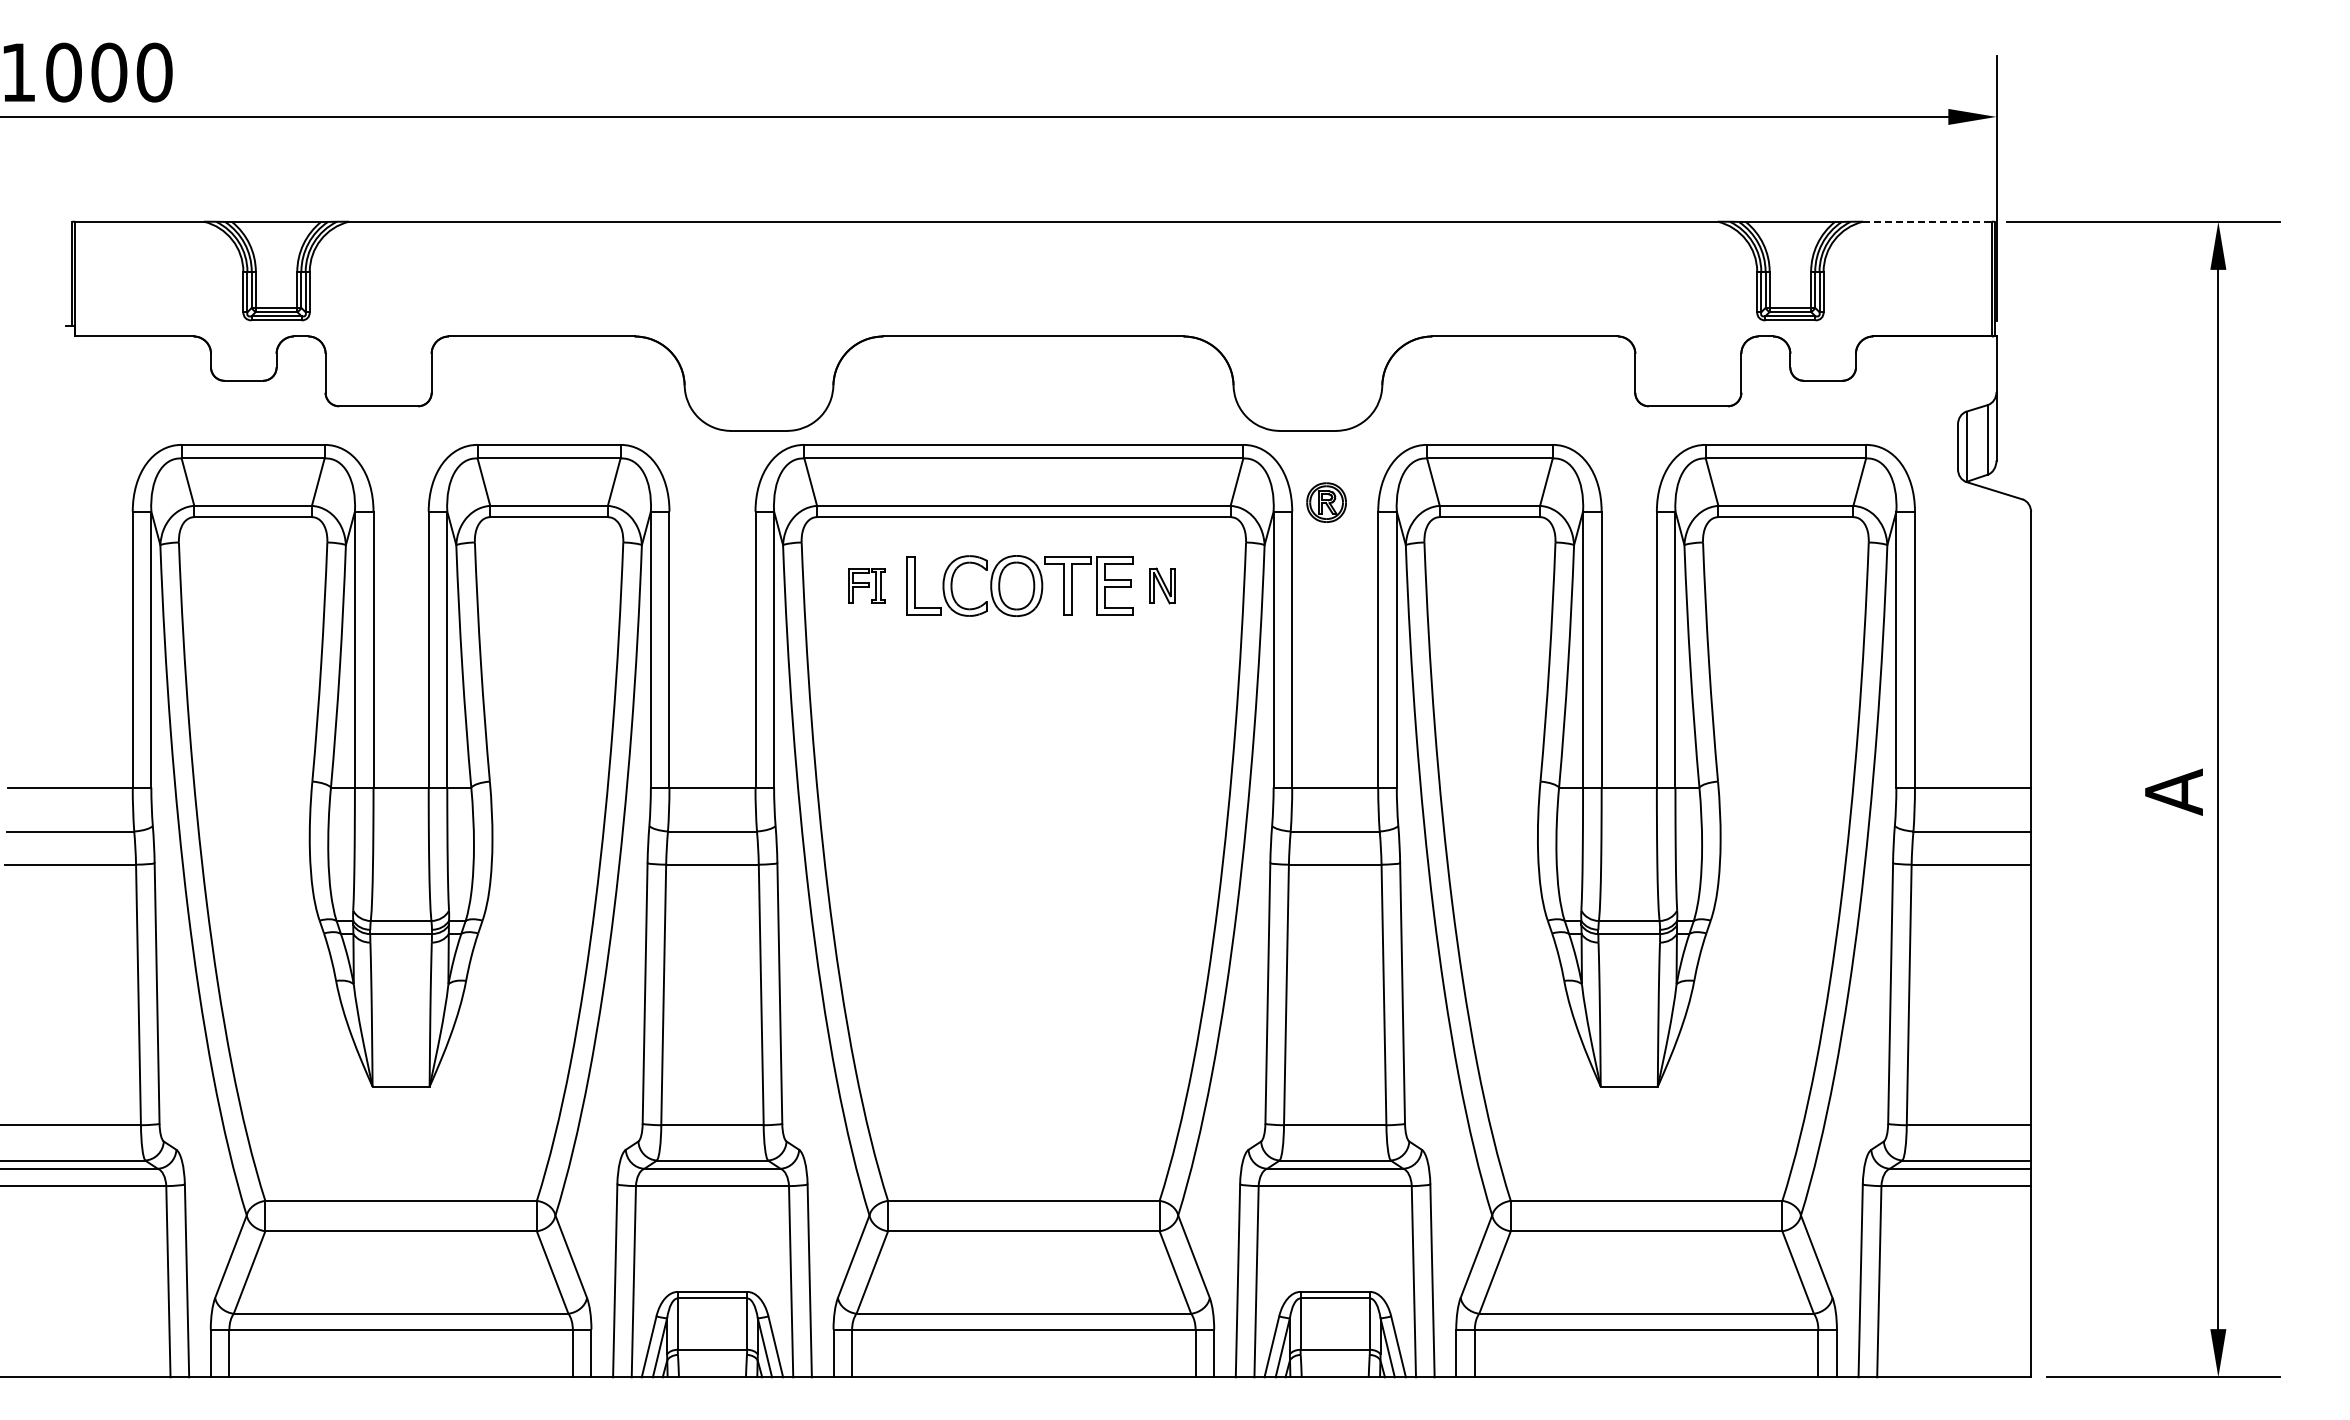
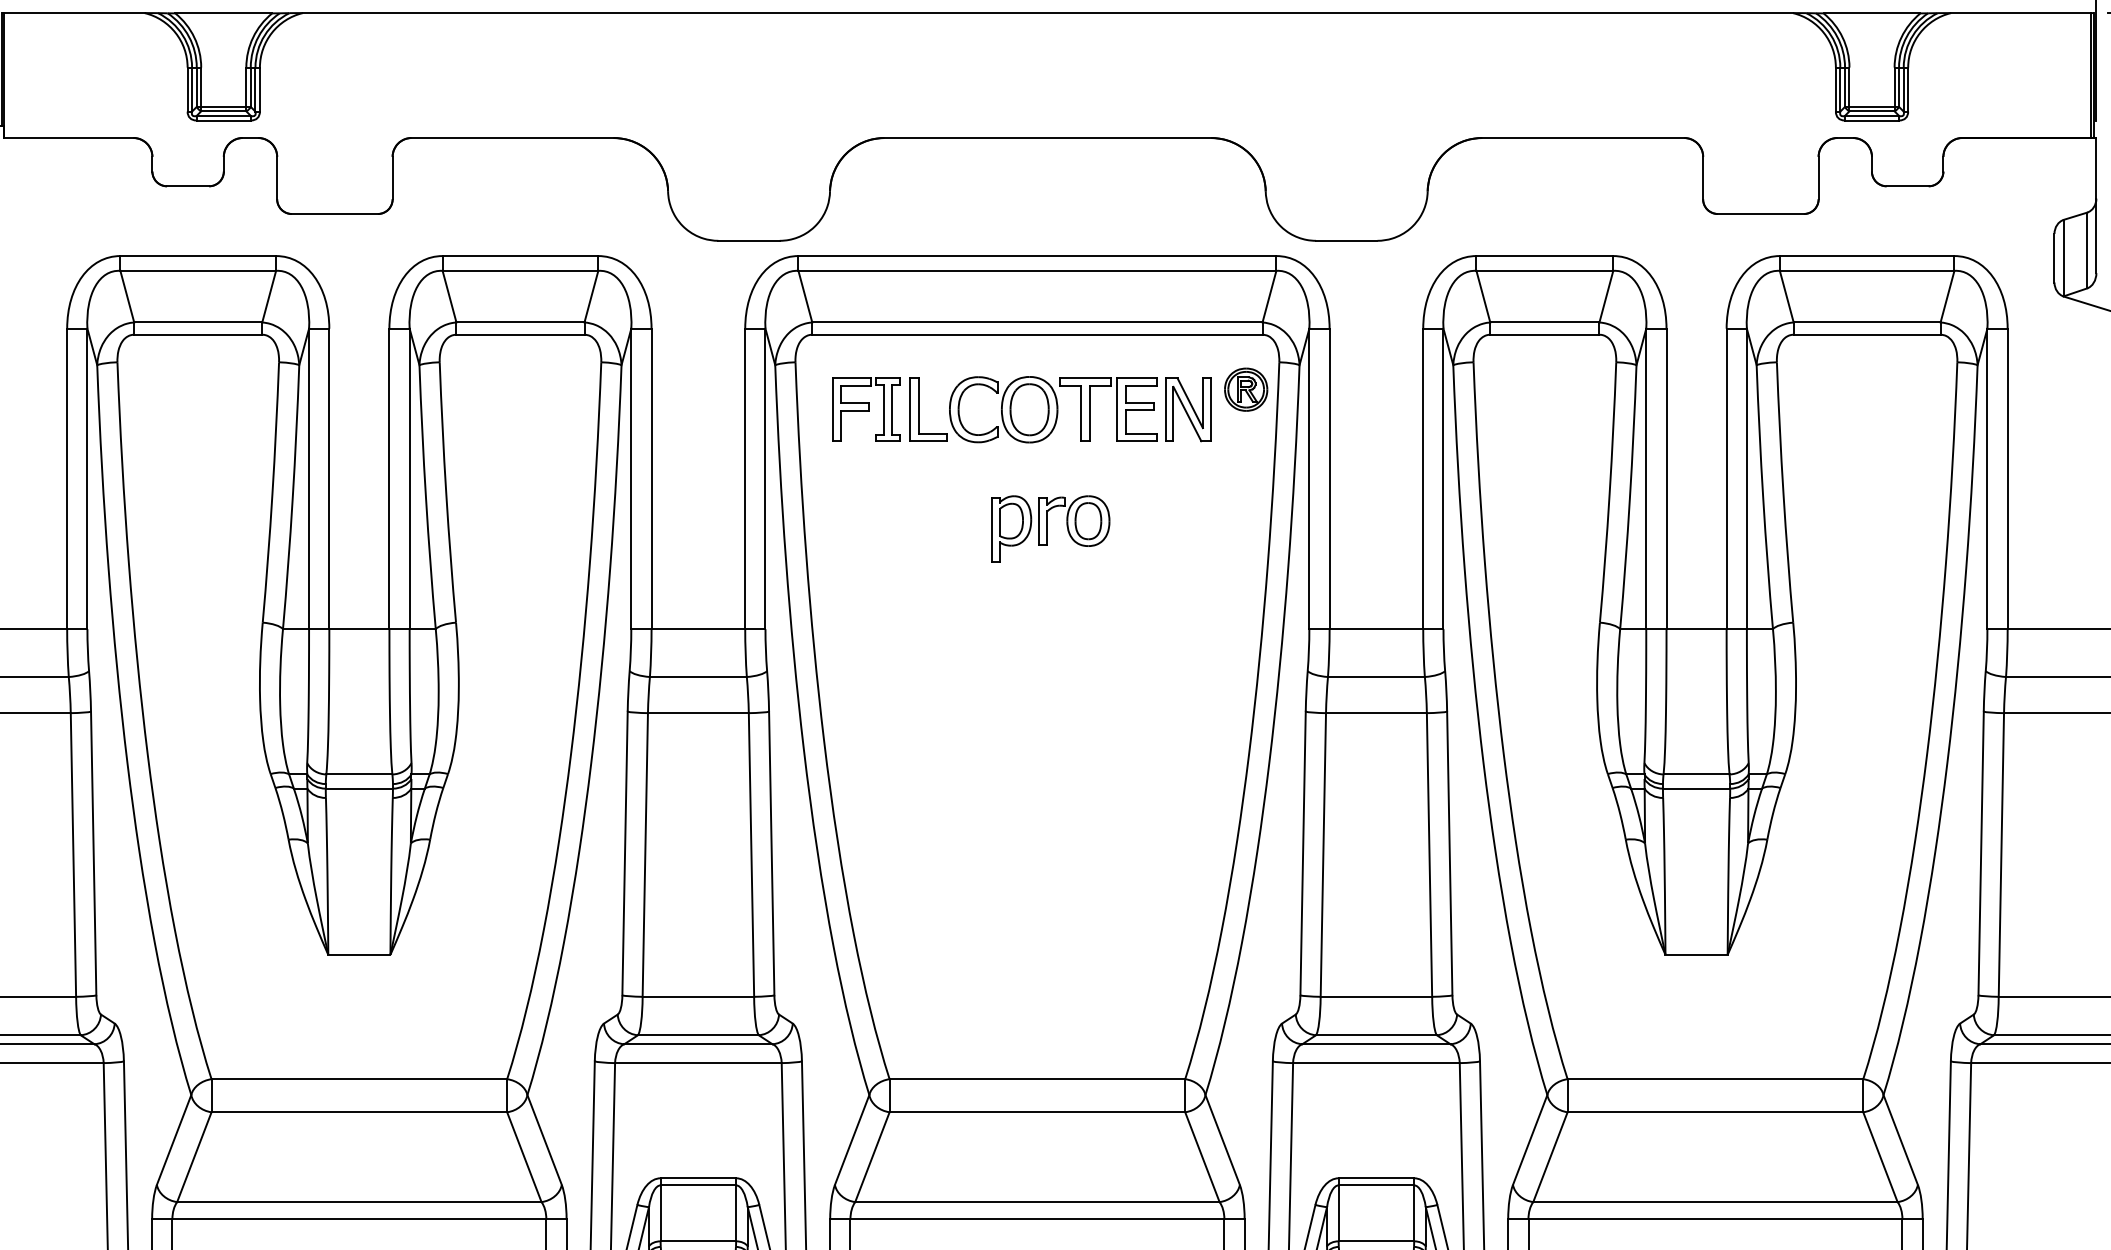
line: (1927, 221) -> (2021, 12), dashed -> solid
part: (1326, 502) -> (1246, 389), moved
part: (866, 585) -> (866, 409), size x1.67
part: (1162, 585) -> (1188, 409), size x1.67
part: (1035, 695) -> (1050, 528), added

